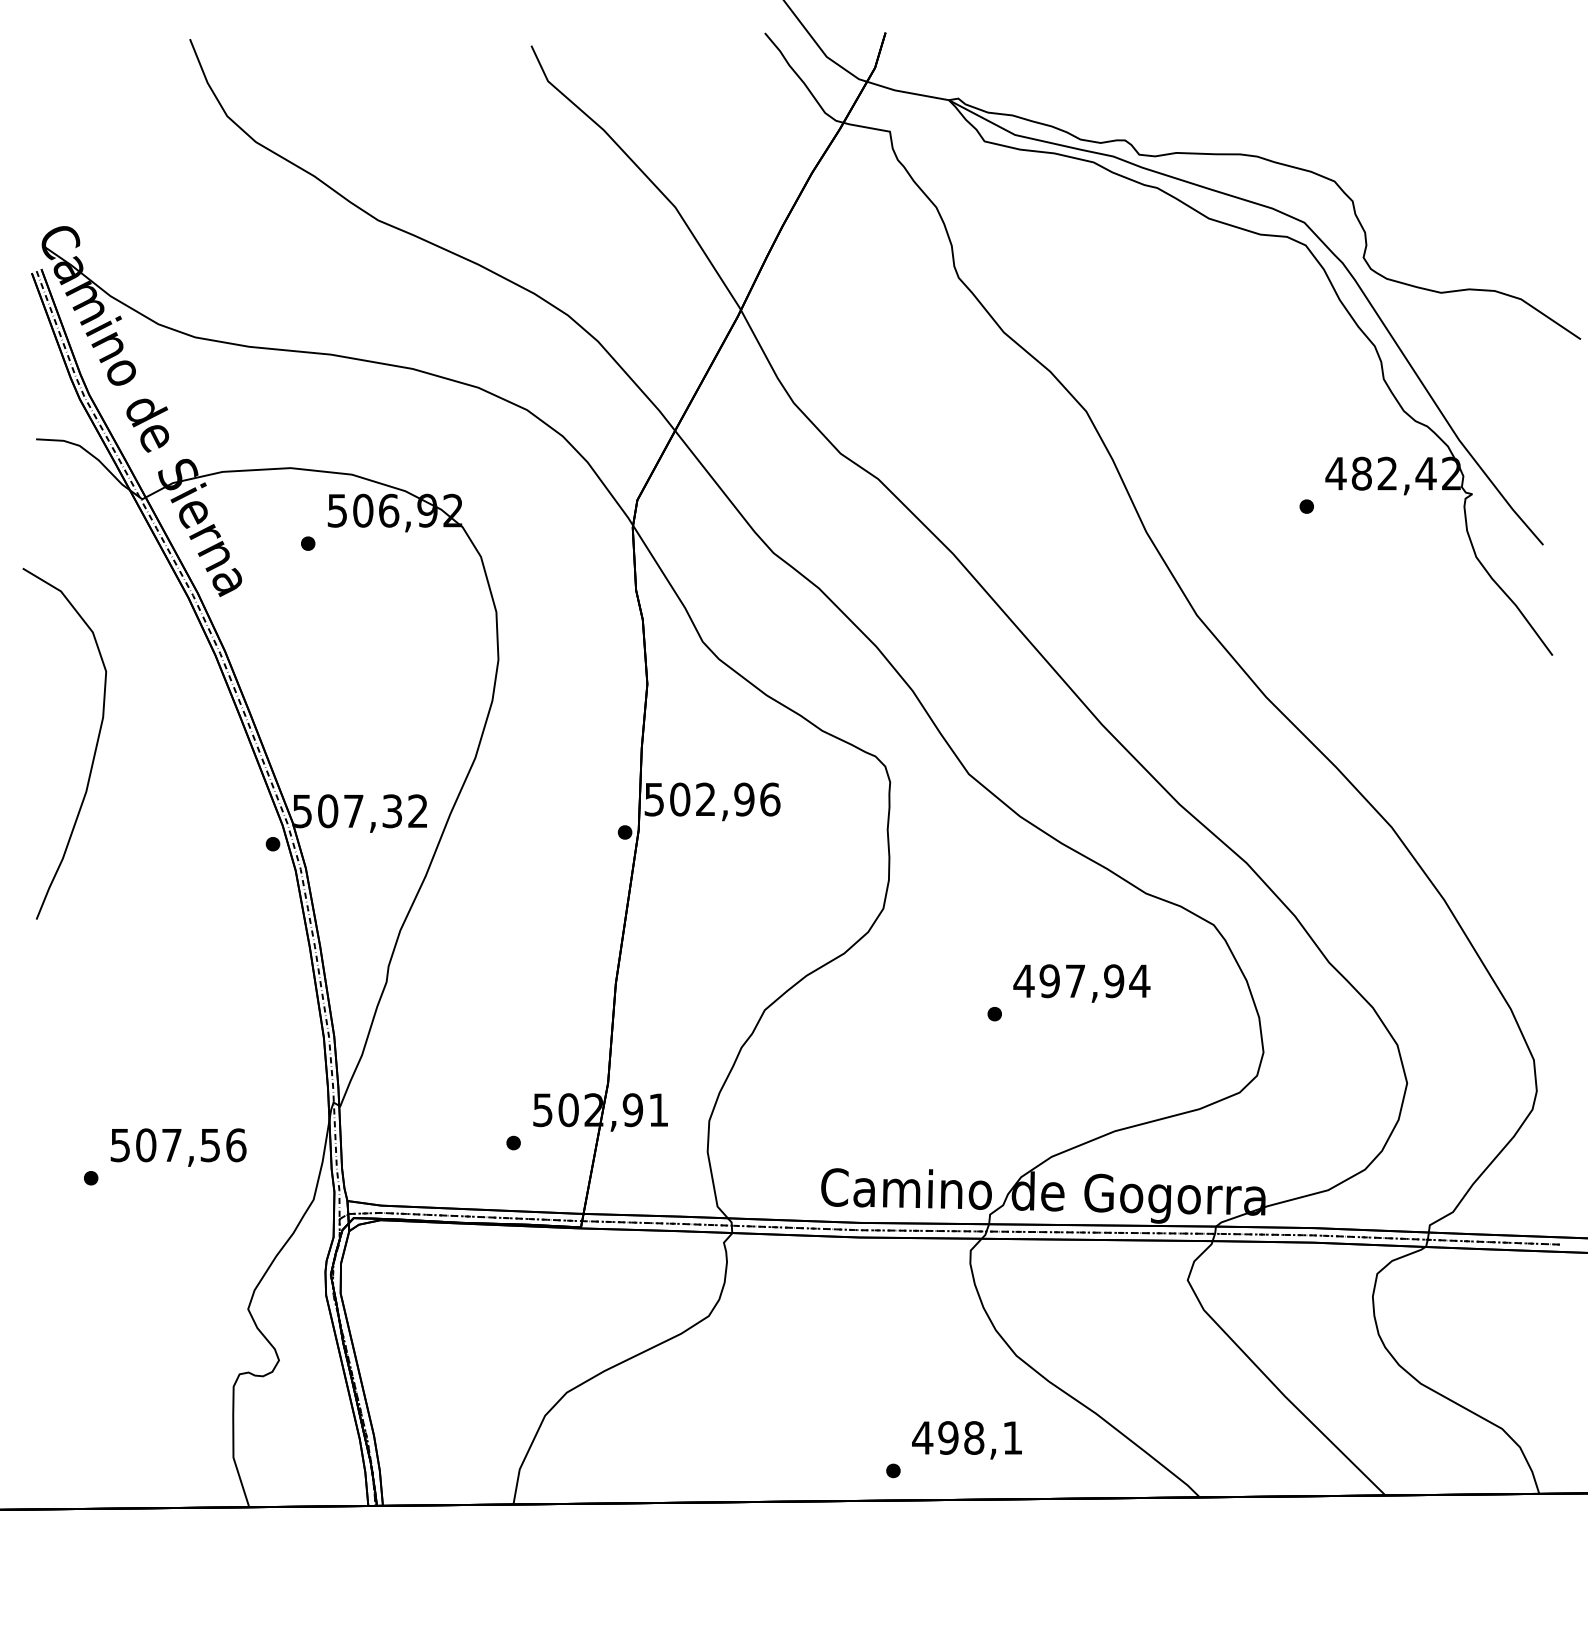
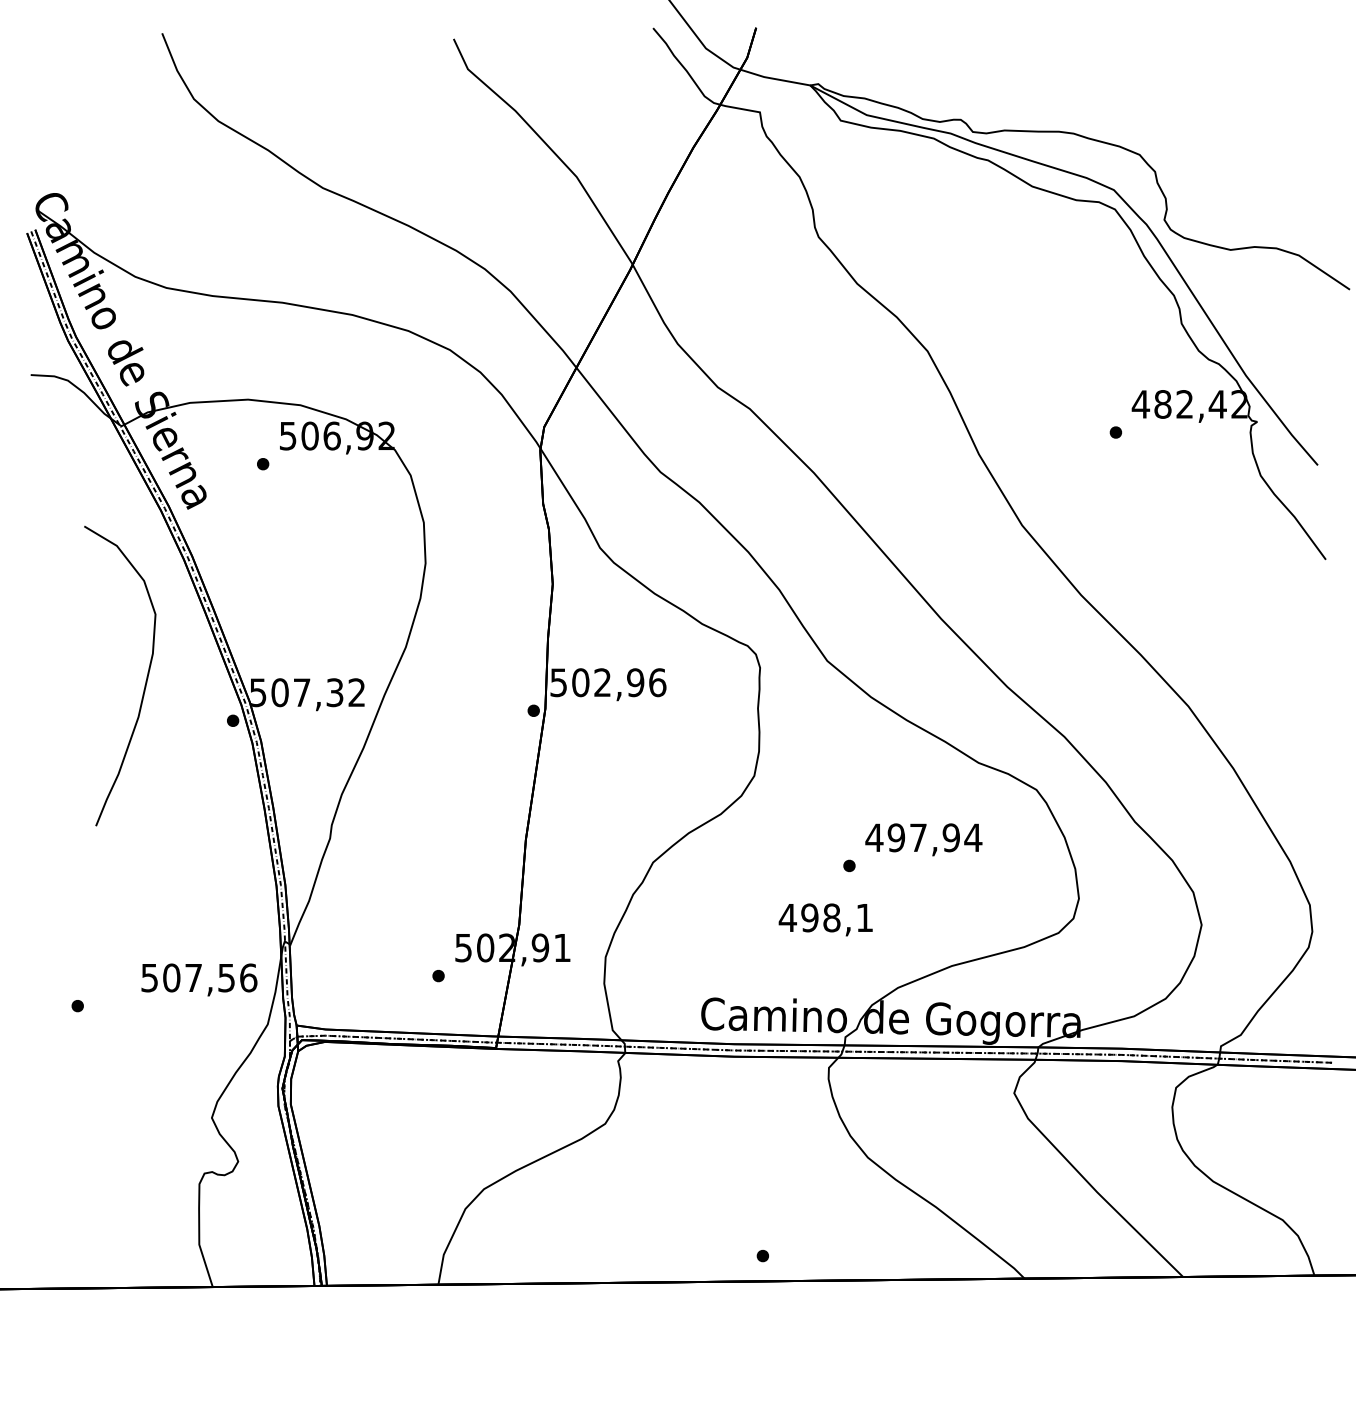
curve: (94, 750) -> (145, 681), moved
text: (178, 1147) -> (199, 979), moved
text: (966, 1440) -> (825, 920), moved

